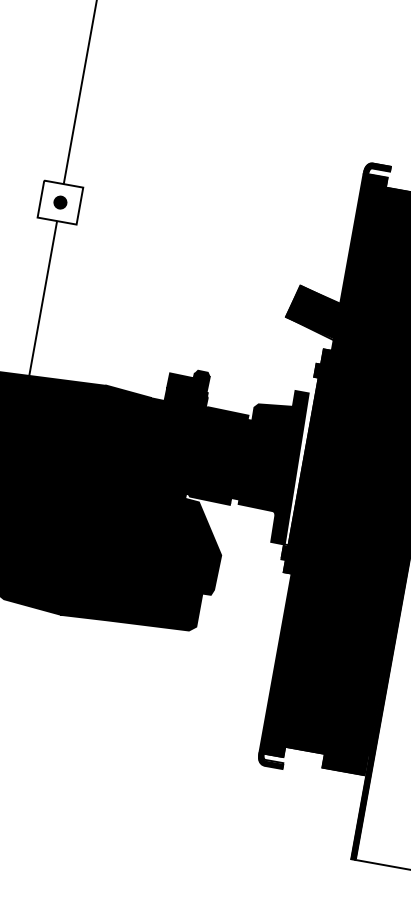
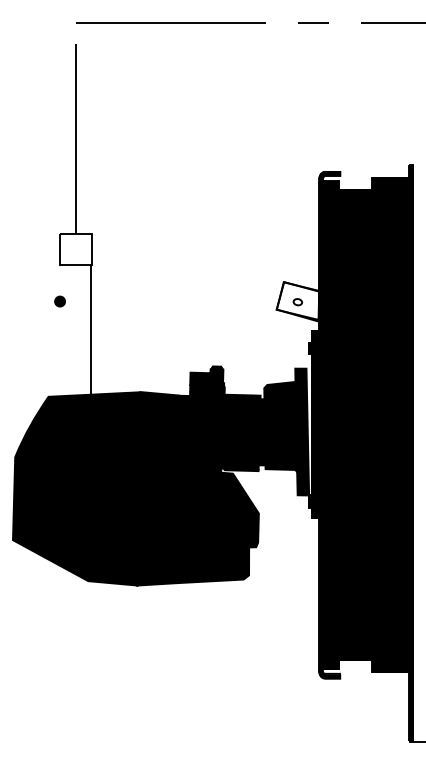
part: (59, 202) -> (59, 301), moved
line: (43, 298) -> (91, 330), moved
fill: (312, 310) -> (297, 300), removed

